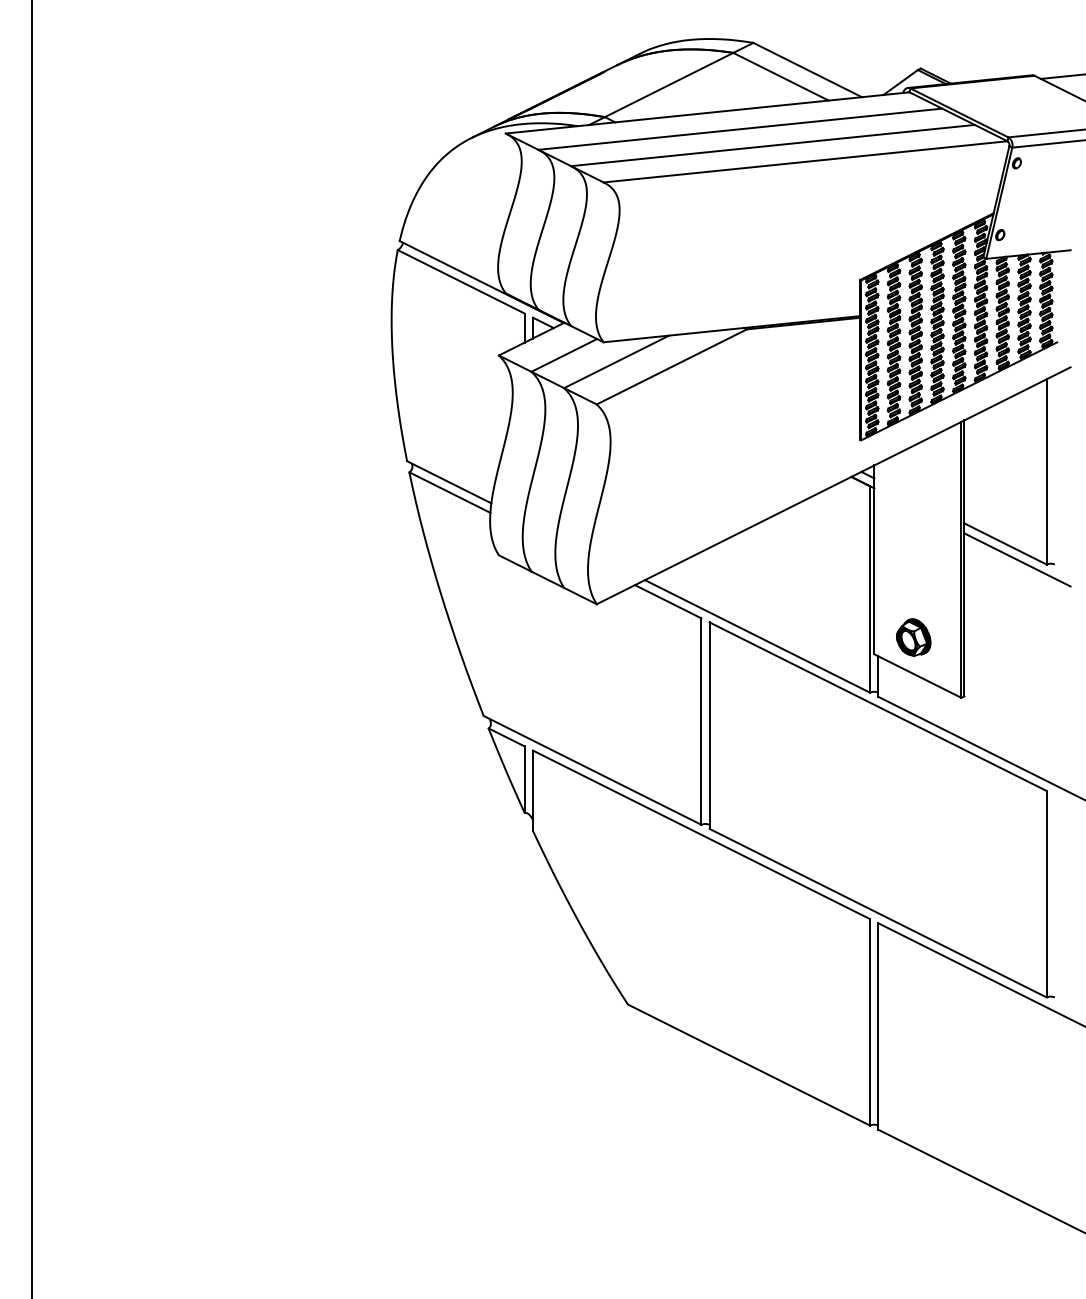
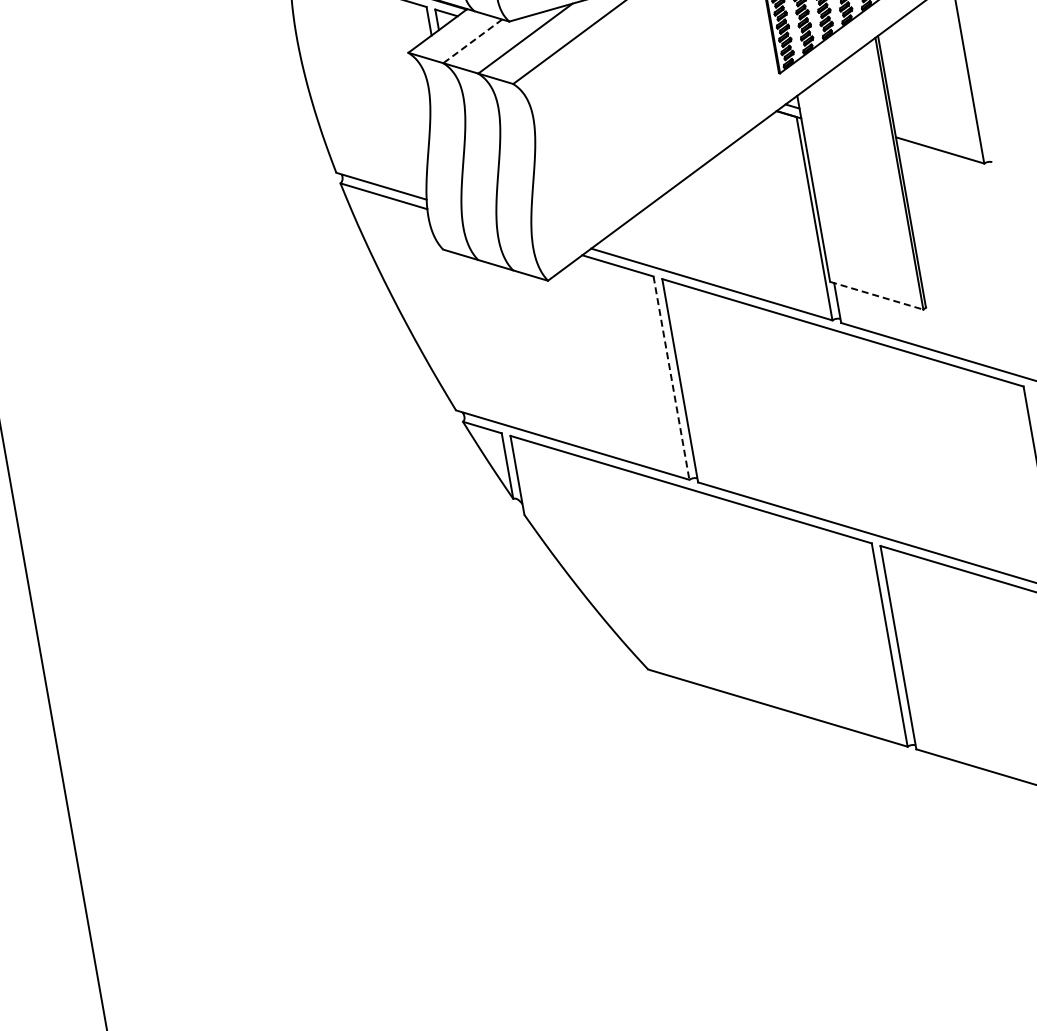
line: (564, 355) -> (473, 41), solid -> dashed
line: (1017, 559) -> (954, 163), removed
part: (913, 637) -> (865, 258), removed
line: (917, 676) -> (876, 296), solid -> dashed
line: (701, 722) -> (671, 379), solid -> dashed

